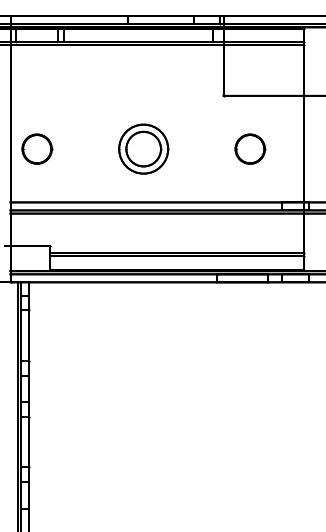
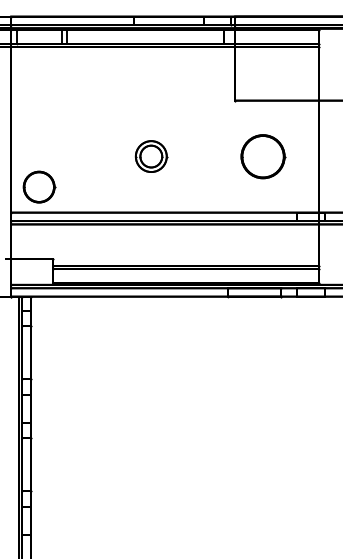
part: (37, 148) -> (39, 186), moved
part: (143, 148) -> (150, 155), size x0.6
part: (250, 148) -> (263, 155), size x1.4

